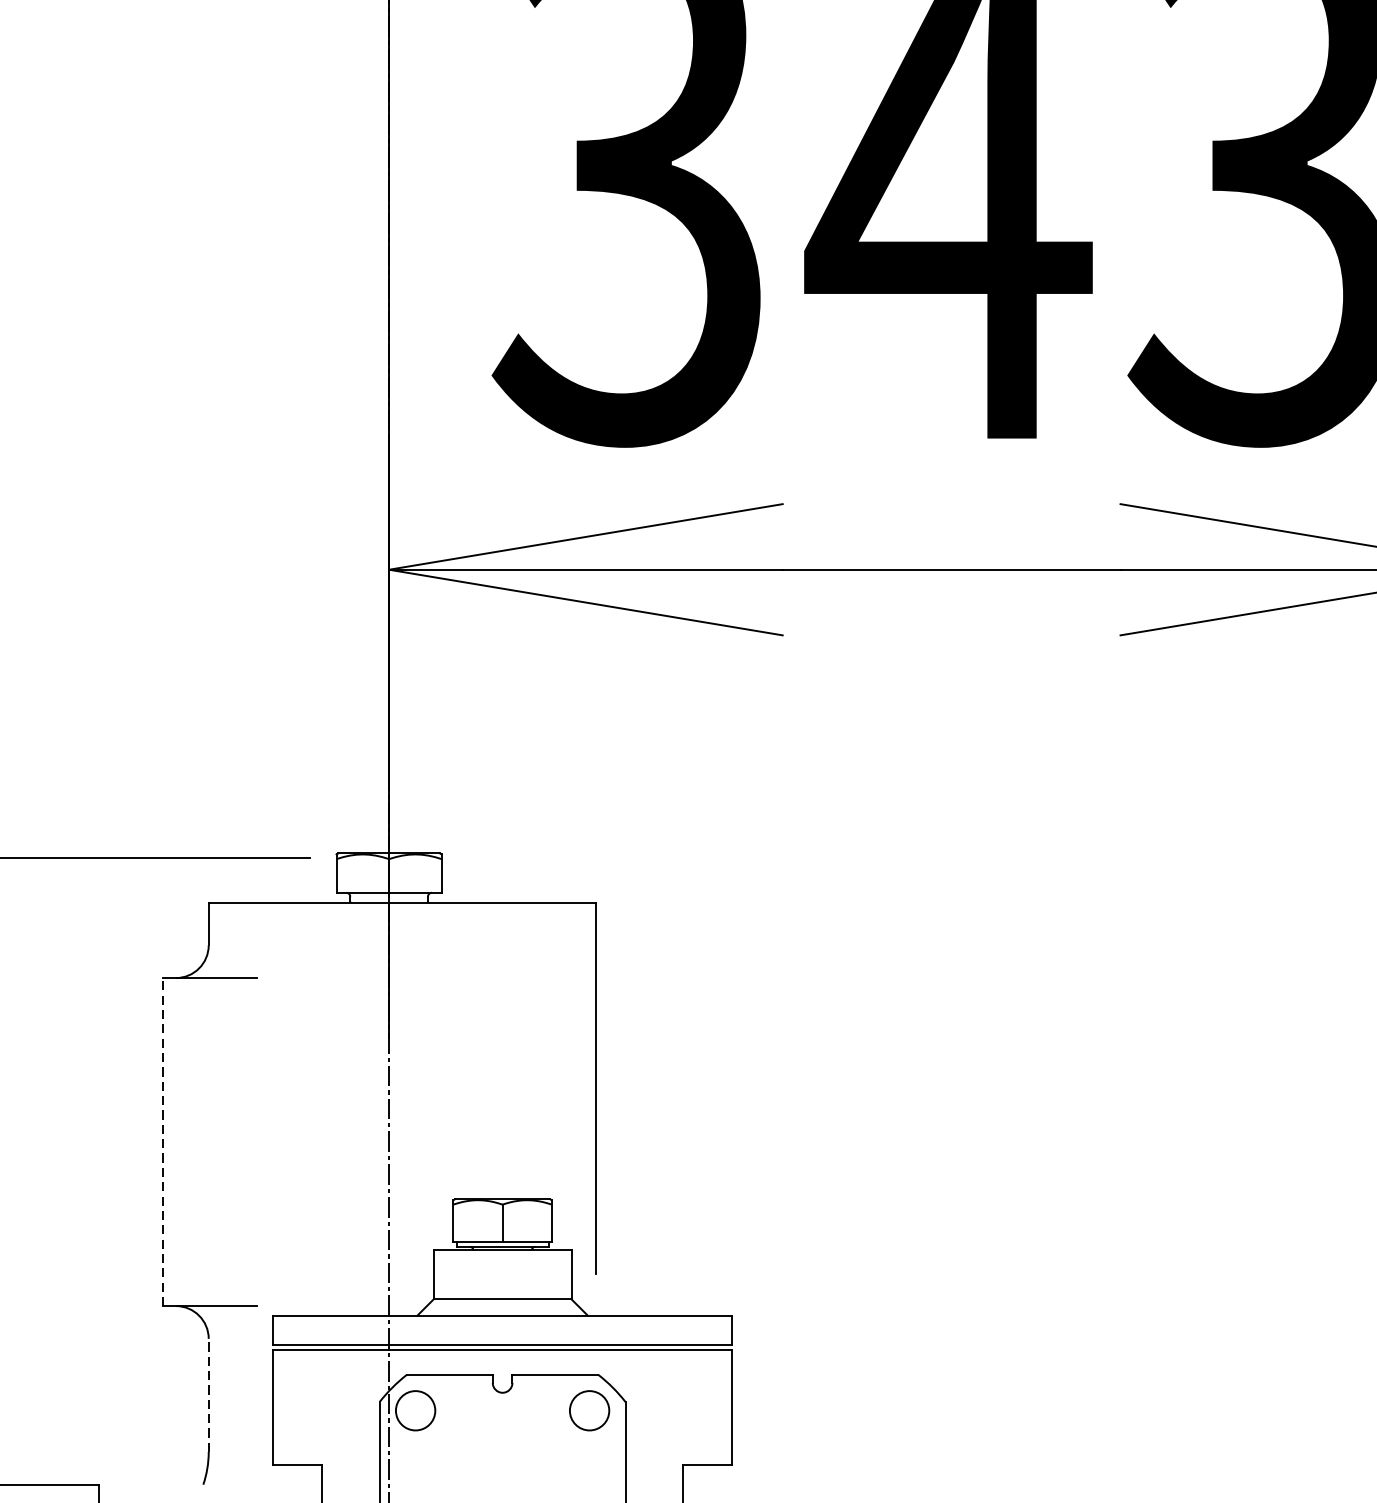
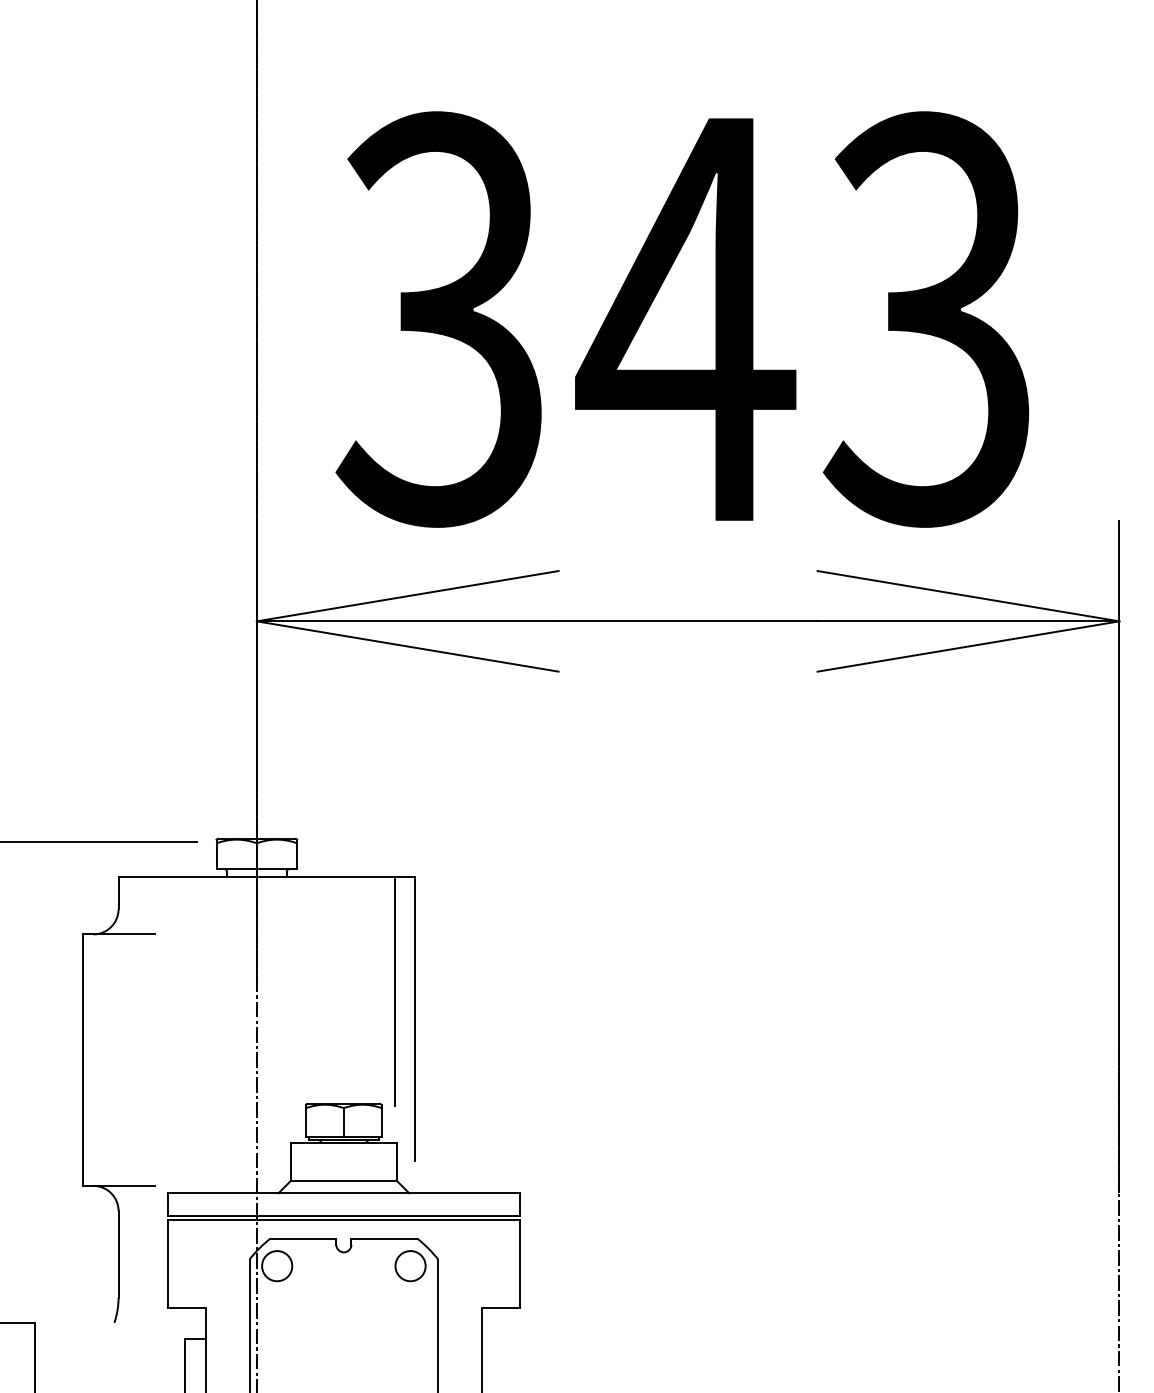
line: (569, 1052) -> (395, 991), added
line: (162, 1142) -> (83, 1060), dashed -> solid
line: (208, 1394) -> (118, 1253), dashed -> solid

